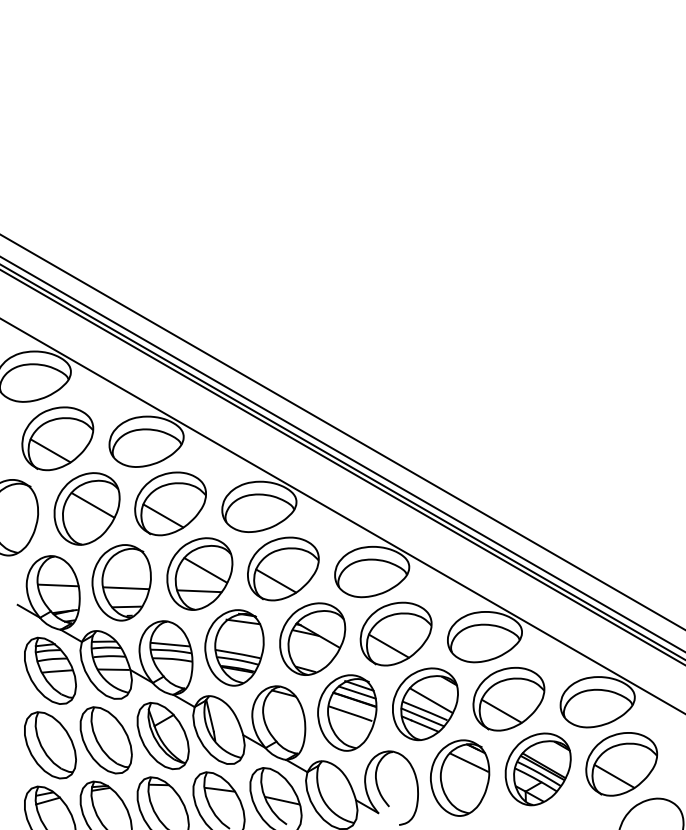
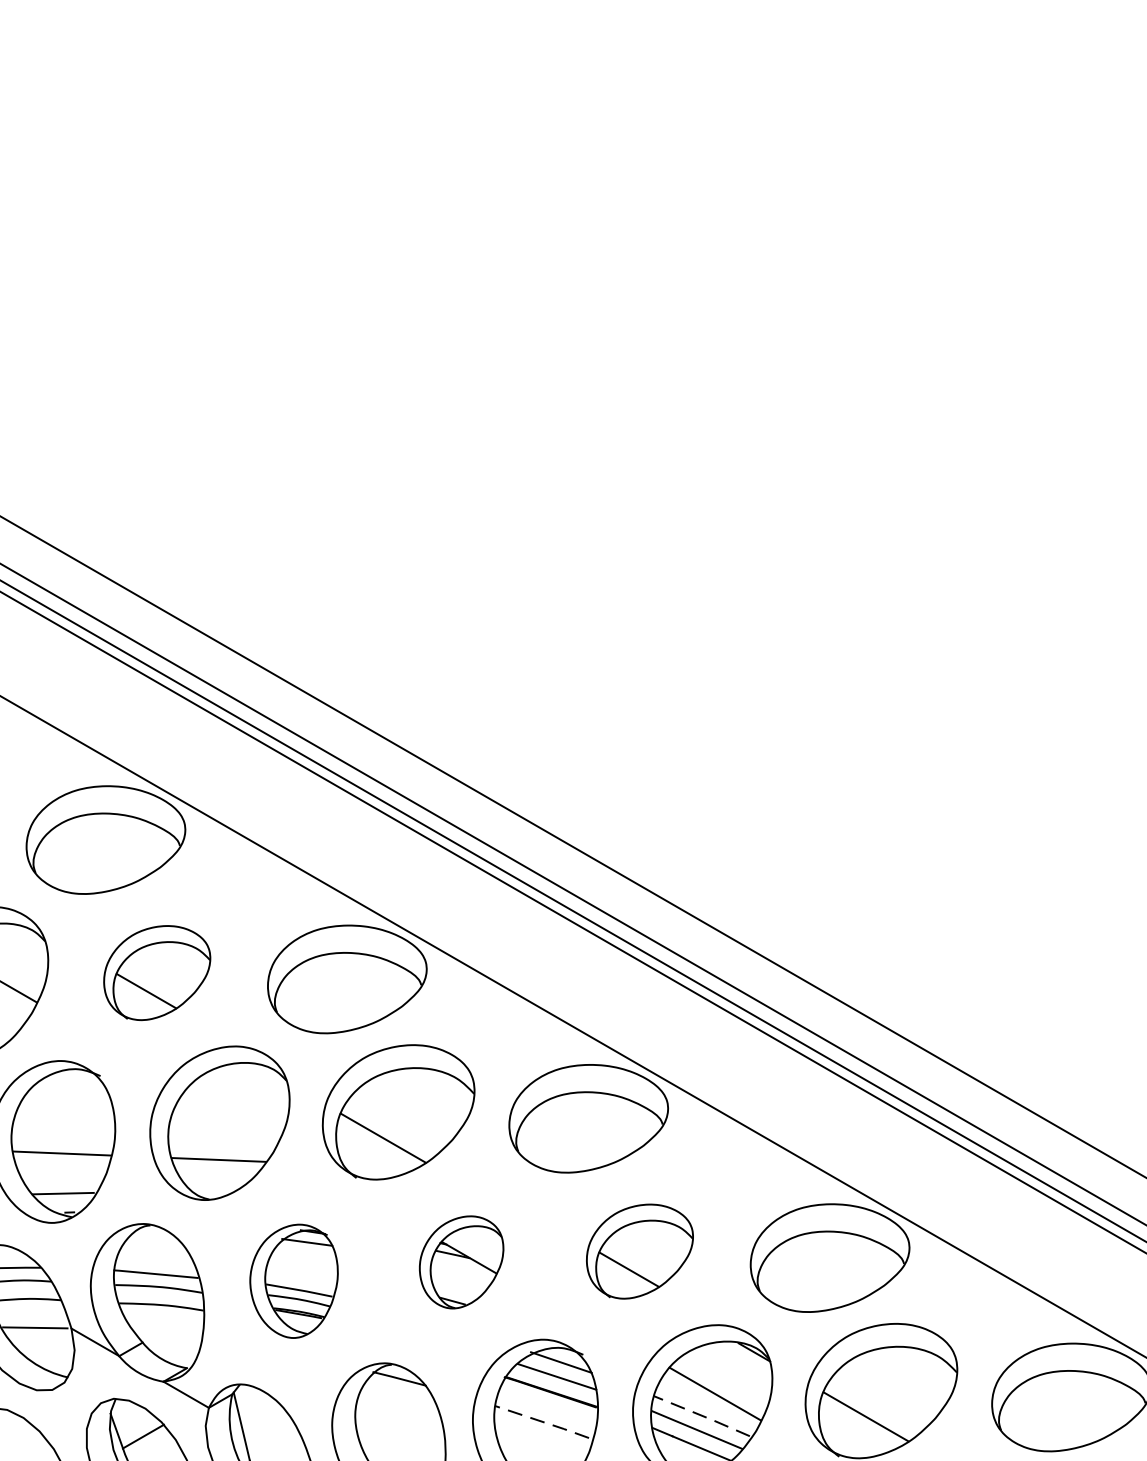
part: (170, 503) -> (157, 972), size x0.7
line: (205, 570) -> (231, 1115), removed
part: (395, 633) -> (638, 1250), size x0.7
part: (312, 638) -> (461, 1261), size x0.6
part: (234, 647) -> (294, 1280), size x0.7
line: (424, 710) -> (700, 1415), solid -> dashed
line: (350, 713) -> (542, 1421), solid -> dashed

